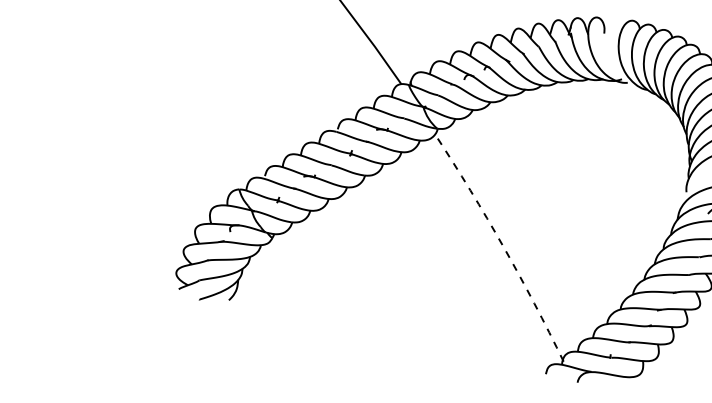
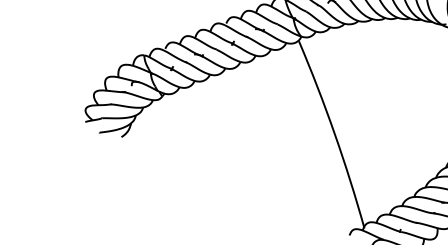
arc: (503, 246) -> (334, 133), dashed -> solid

